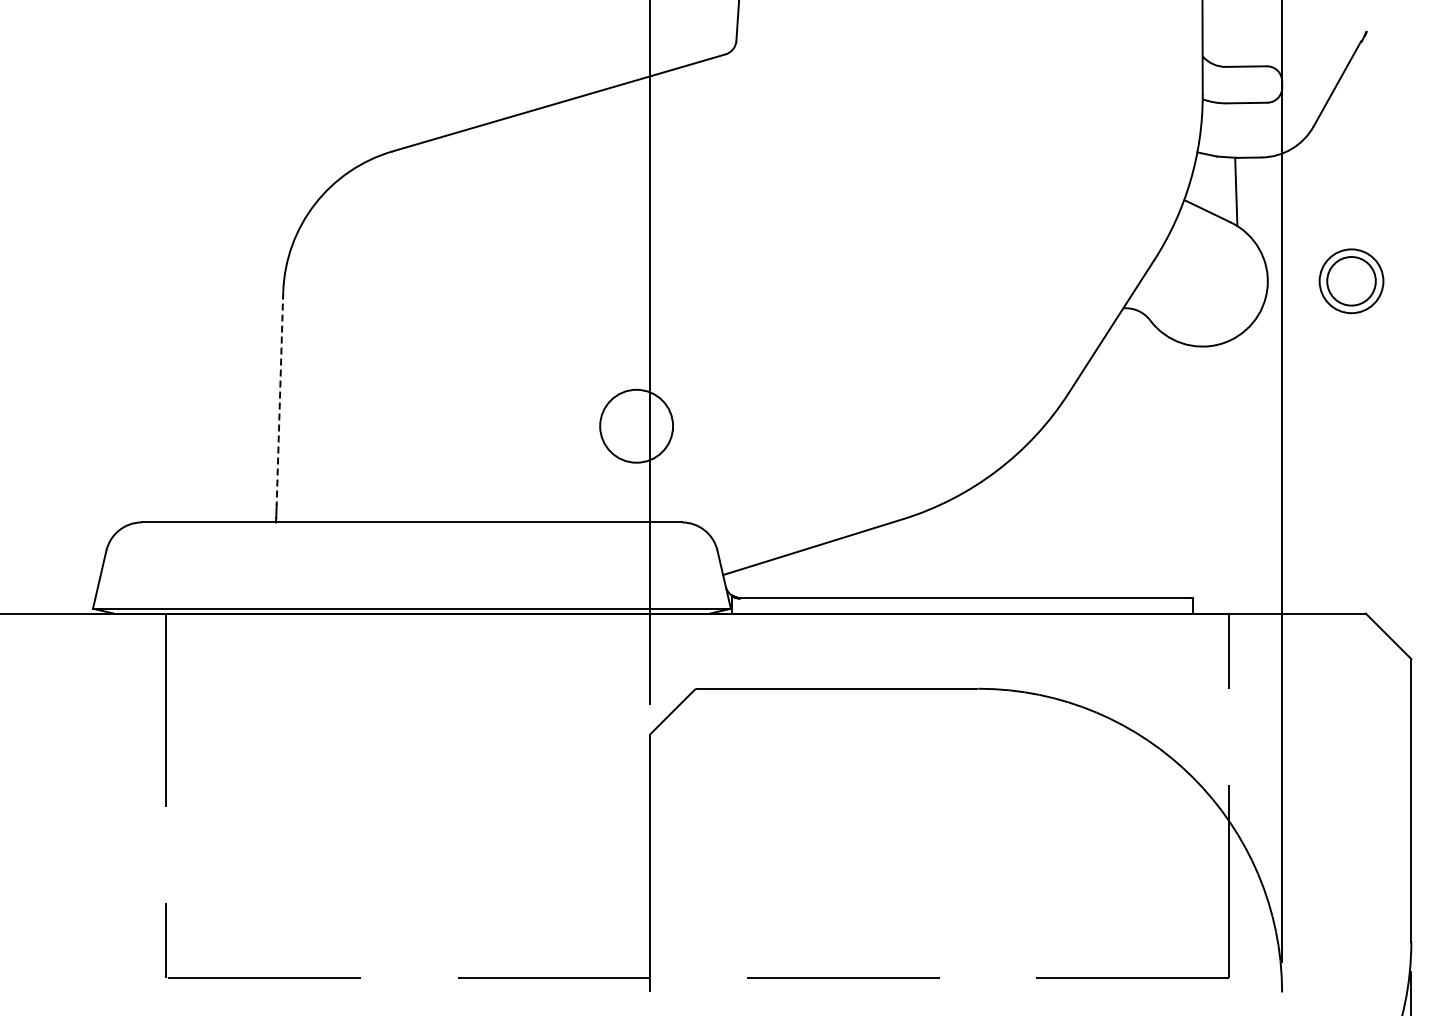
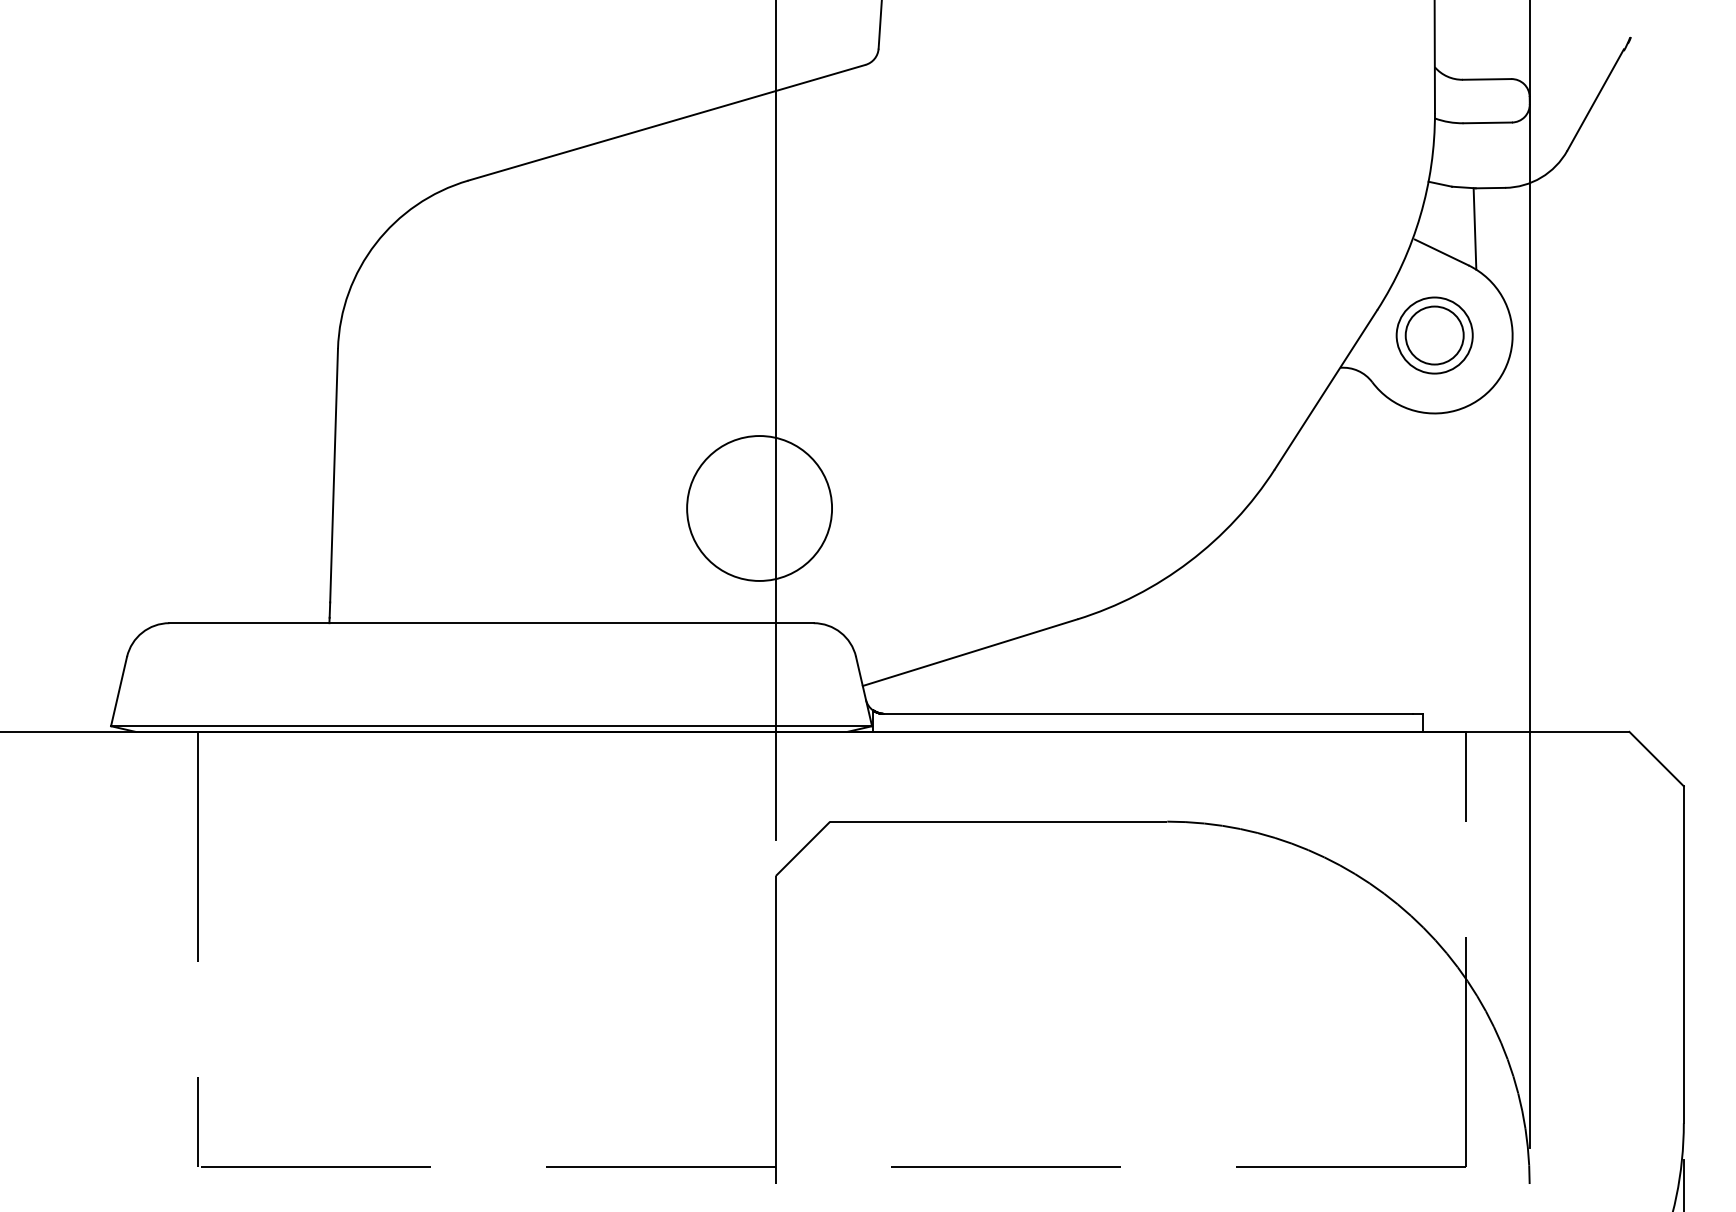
part: (1351, 281) -> (1434, 335), moved
line: (279, 399) -> (333, 476), dashed -> solid
circle: (636, 426) -> (759, 508), size x1.67

